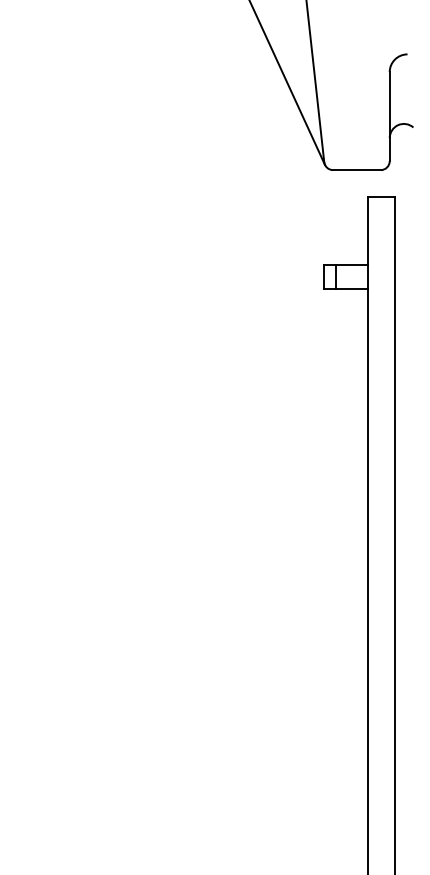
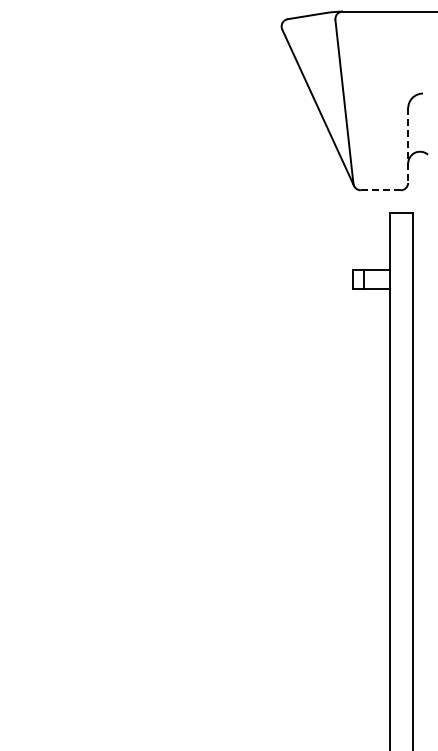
line: (390, 117) -> (408, 146), solid -> dashed
line: (356, 170) -> (380, 190), solid -> dashed

